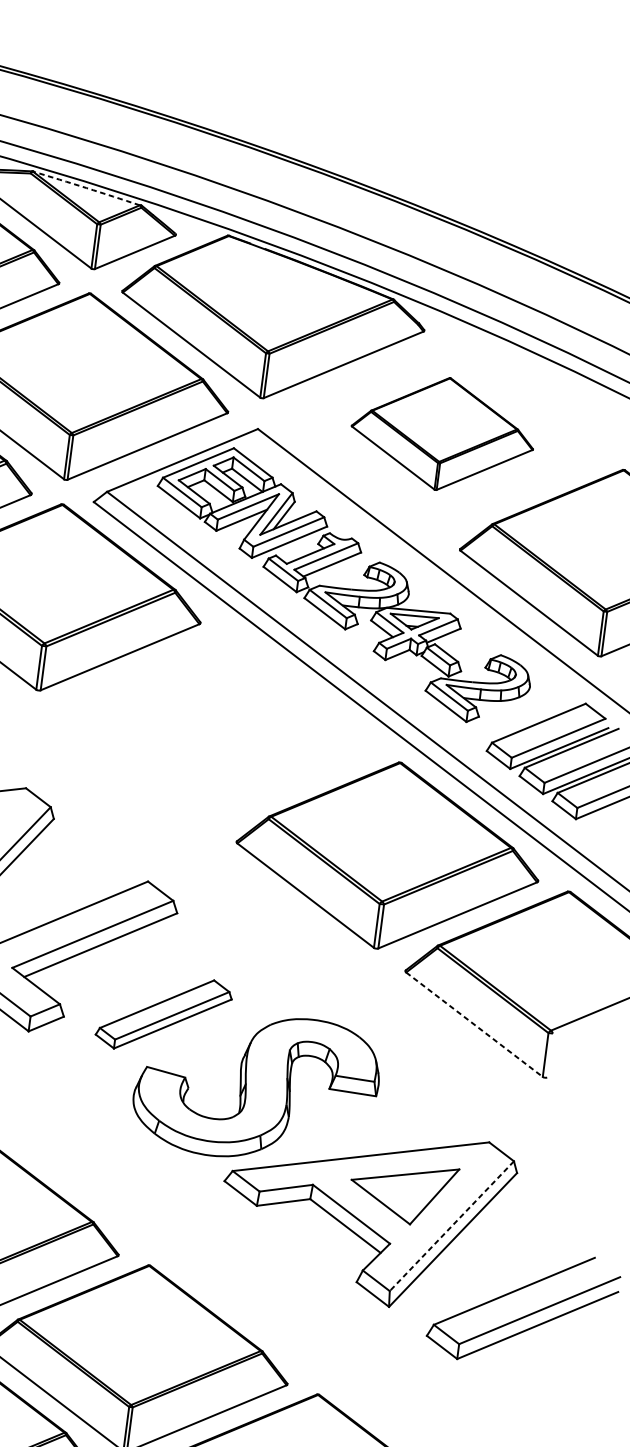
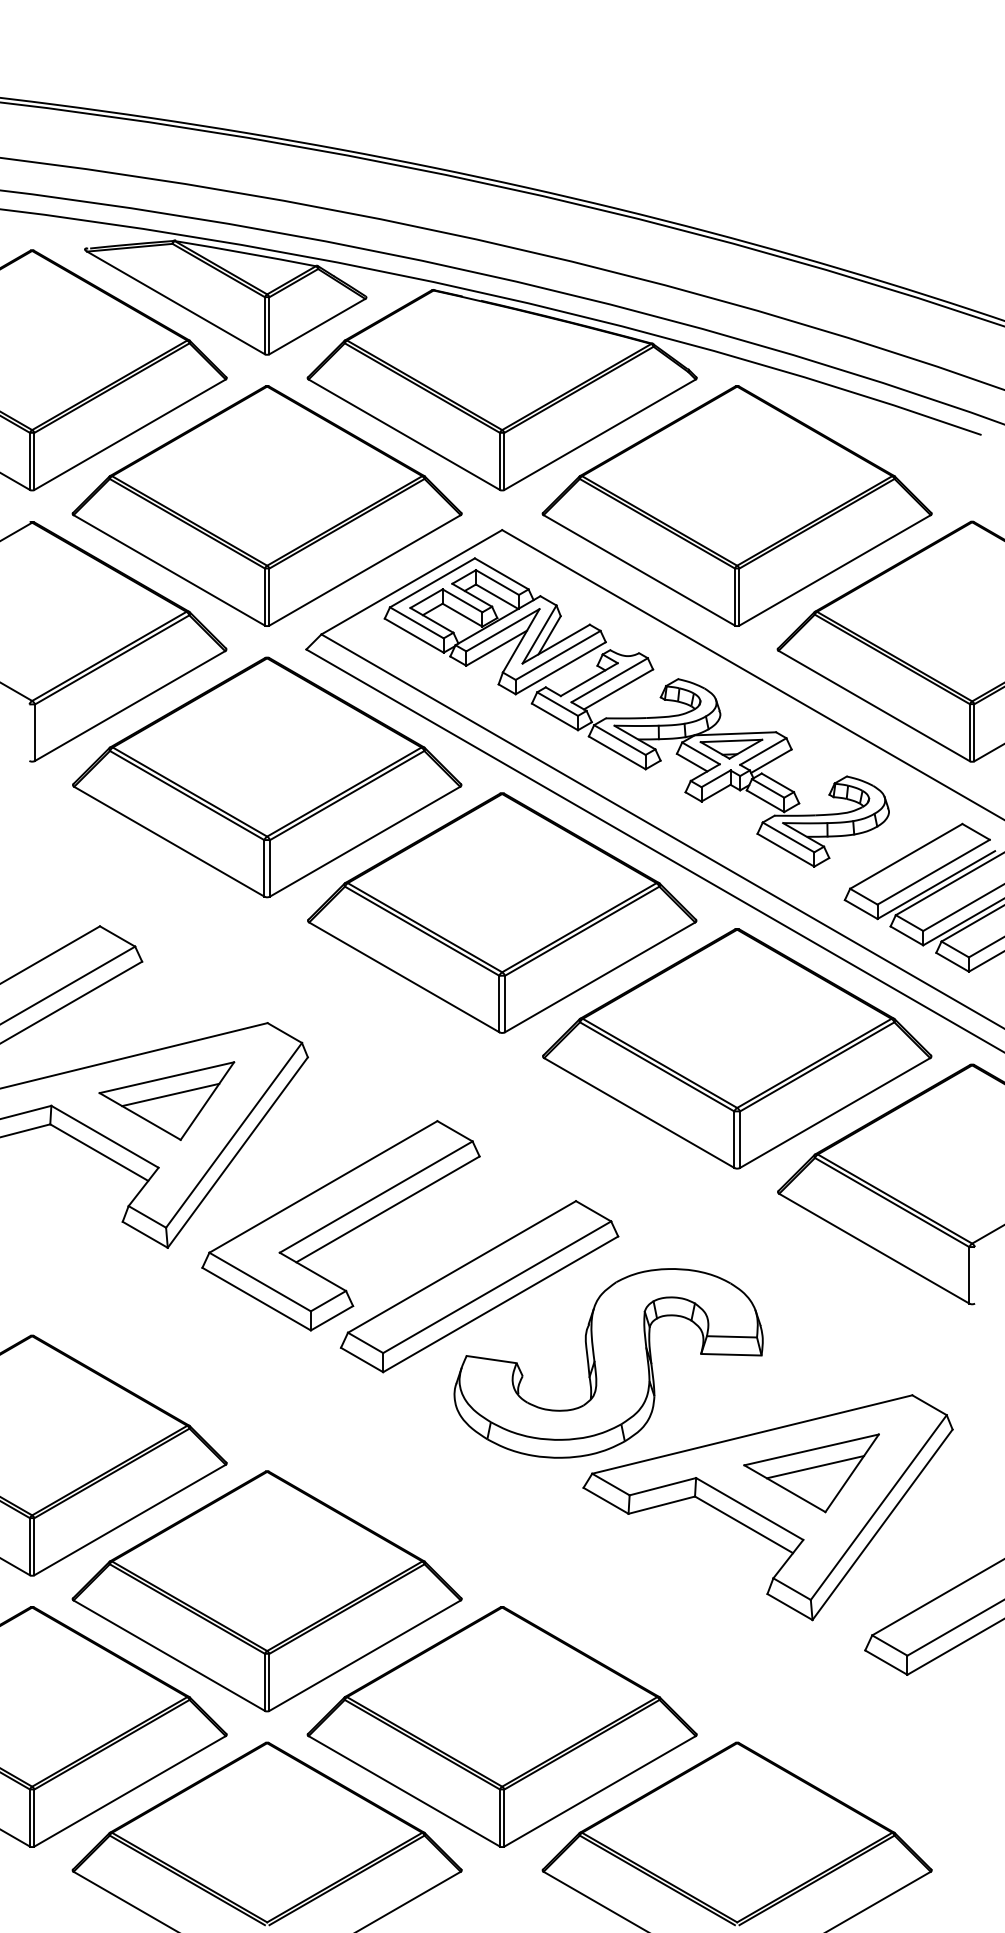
arc: (86, 188) -> (245, 253), dashed -> solid
part: (442, 433) -> (736, 505), size x1.67
part: (219, 726) -> (502, 912), added
part: (164, 1014) -> (479, 1286), size x1.67
line: (474, 1024) -> (874, 1248), dashed -> solid
line: (406, 1188) -> (815, 1467), added
line: (451, 1226) -> (878, 1507), dashed -> solid

